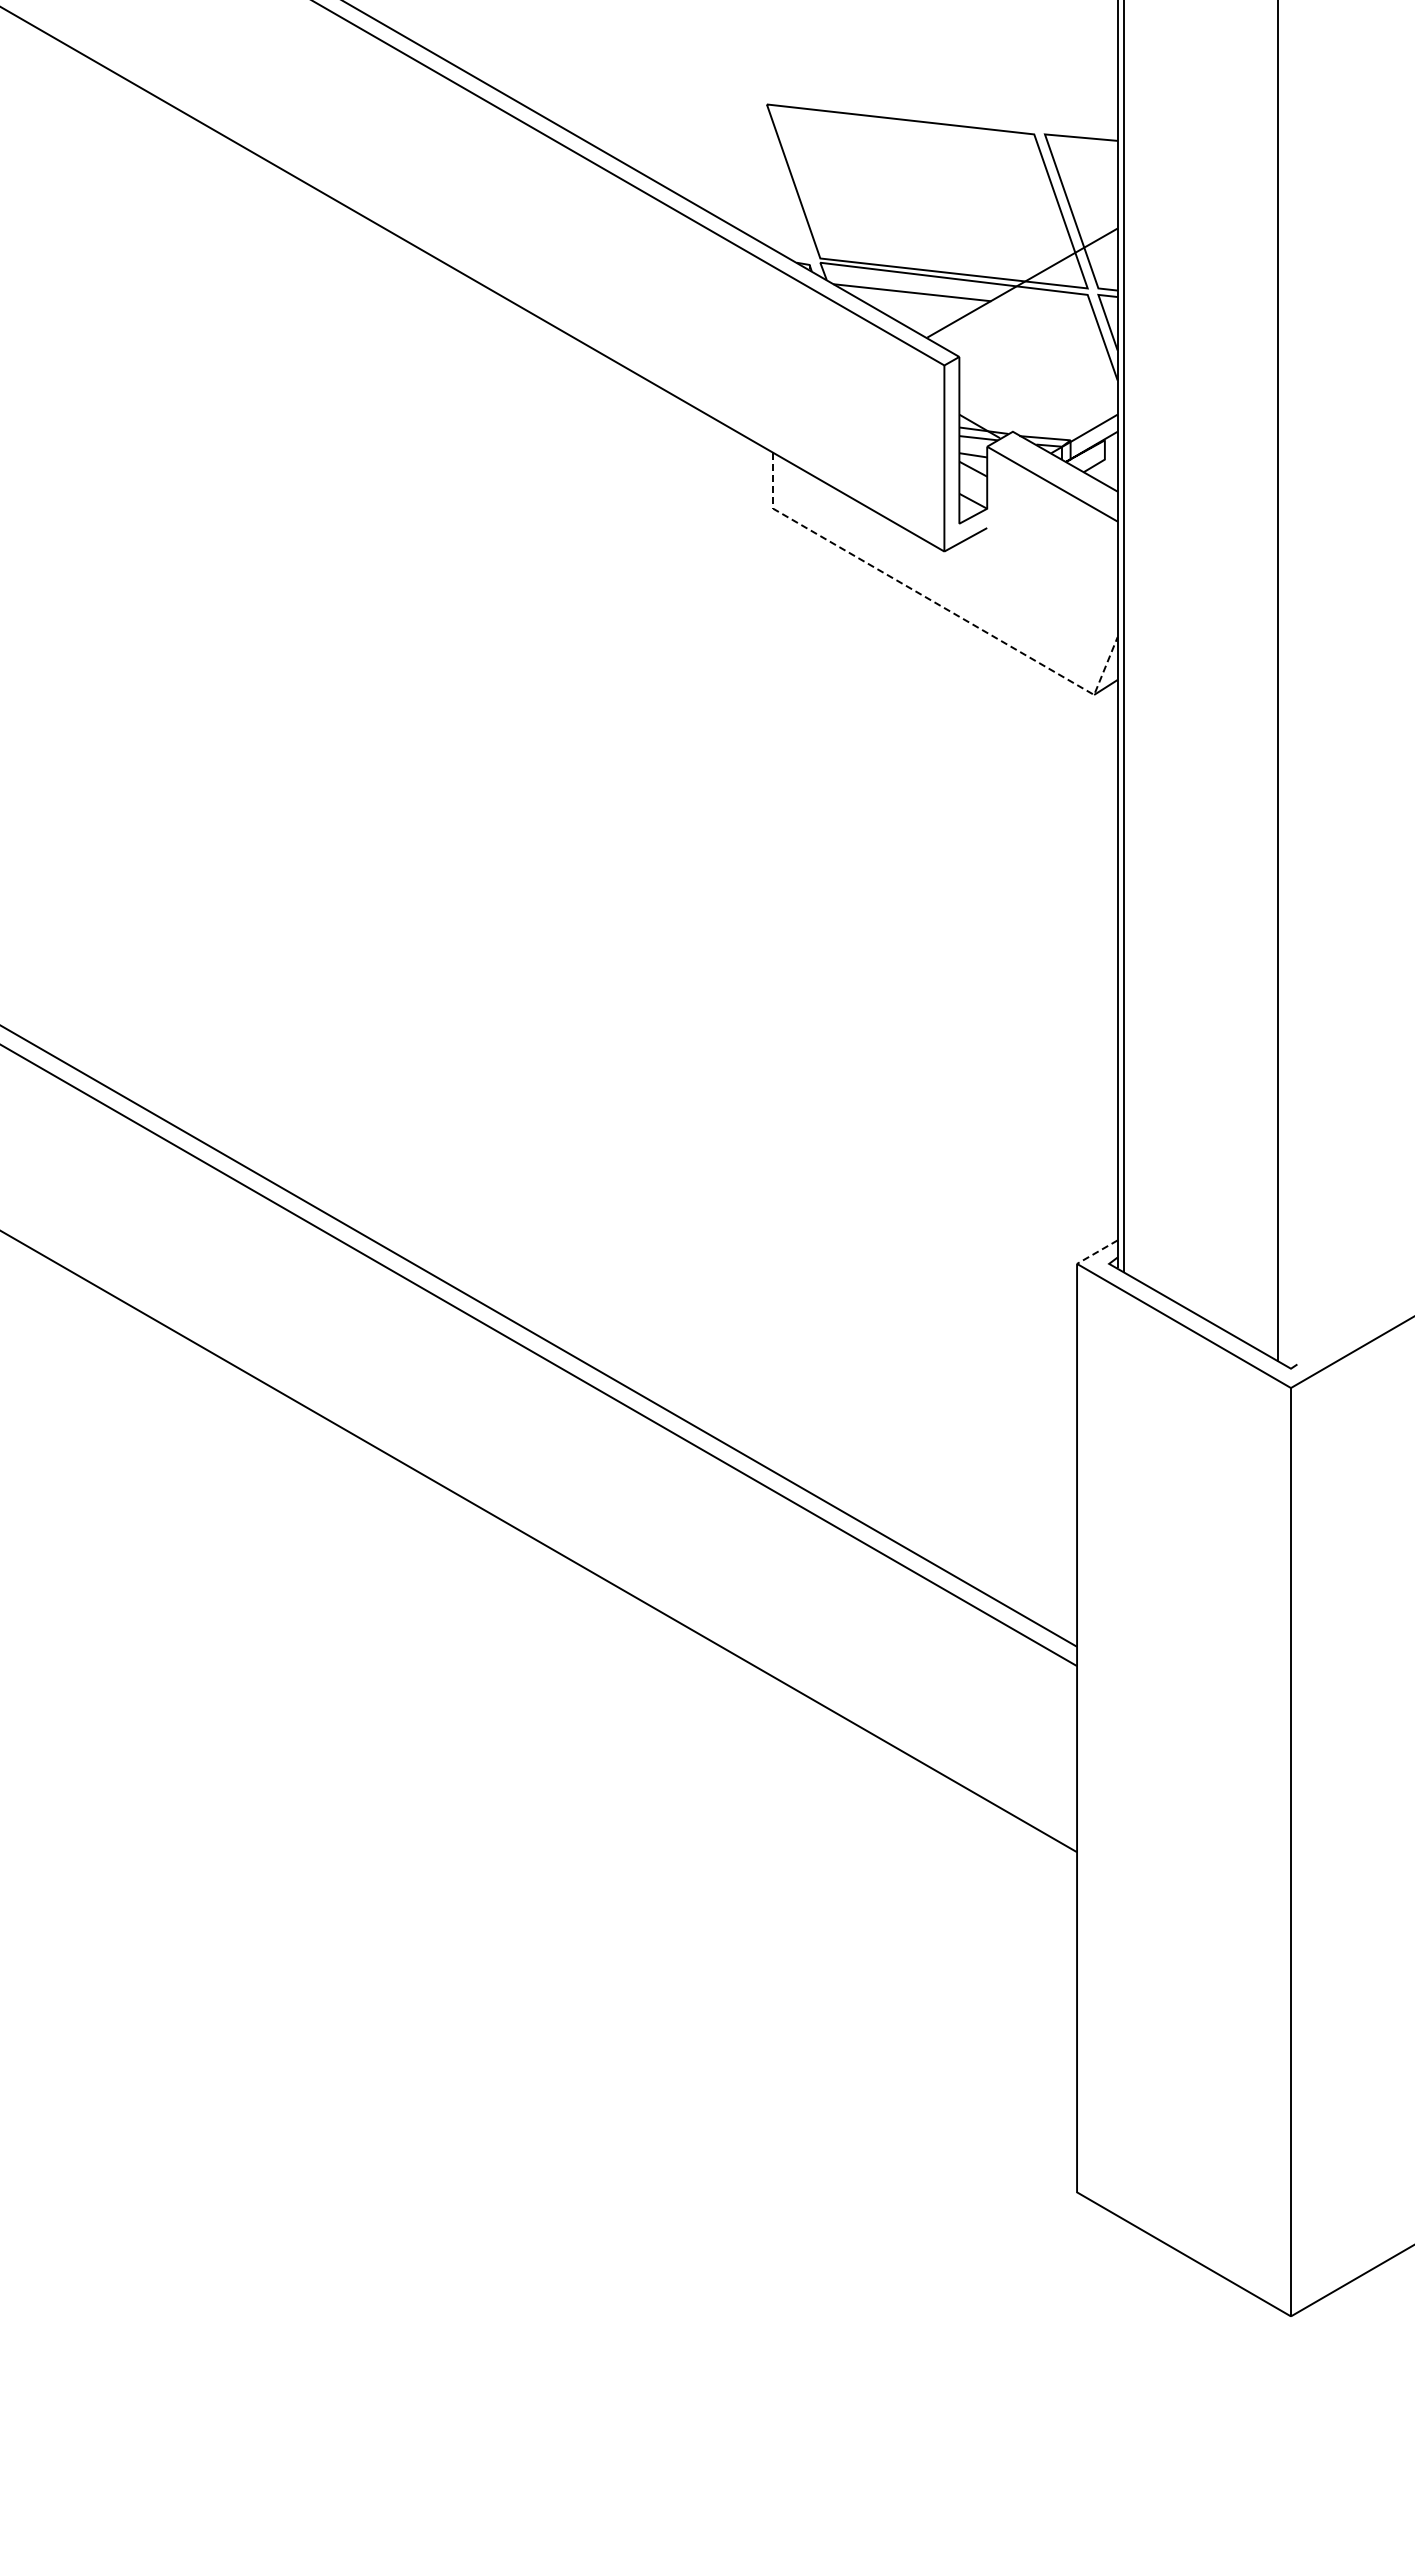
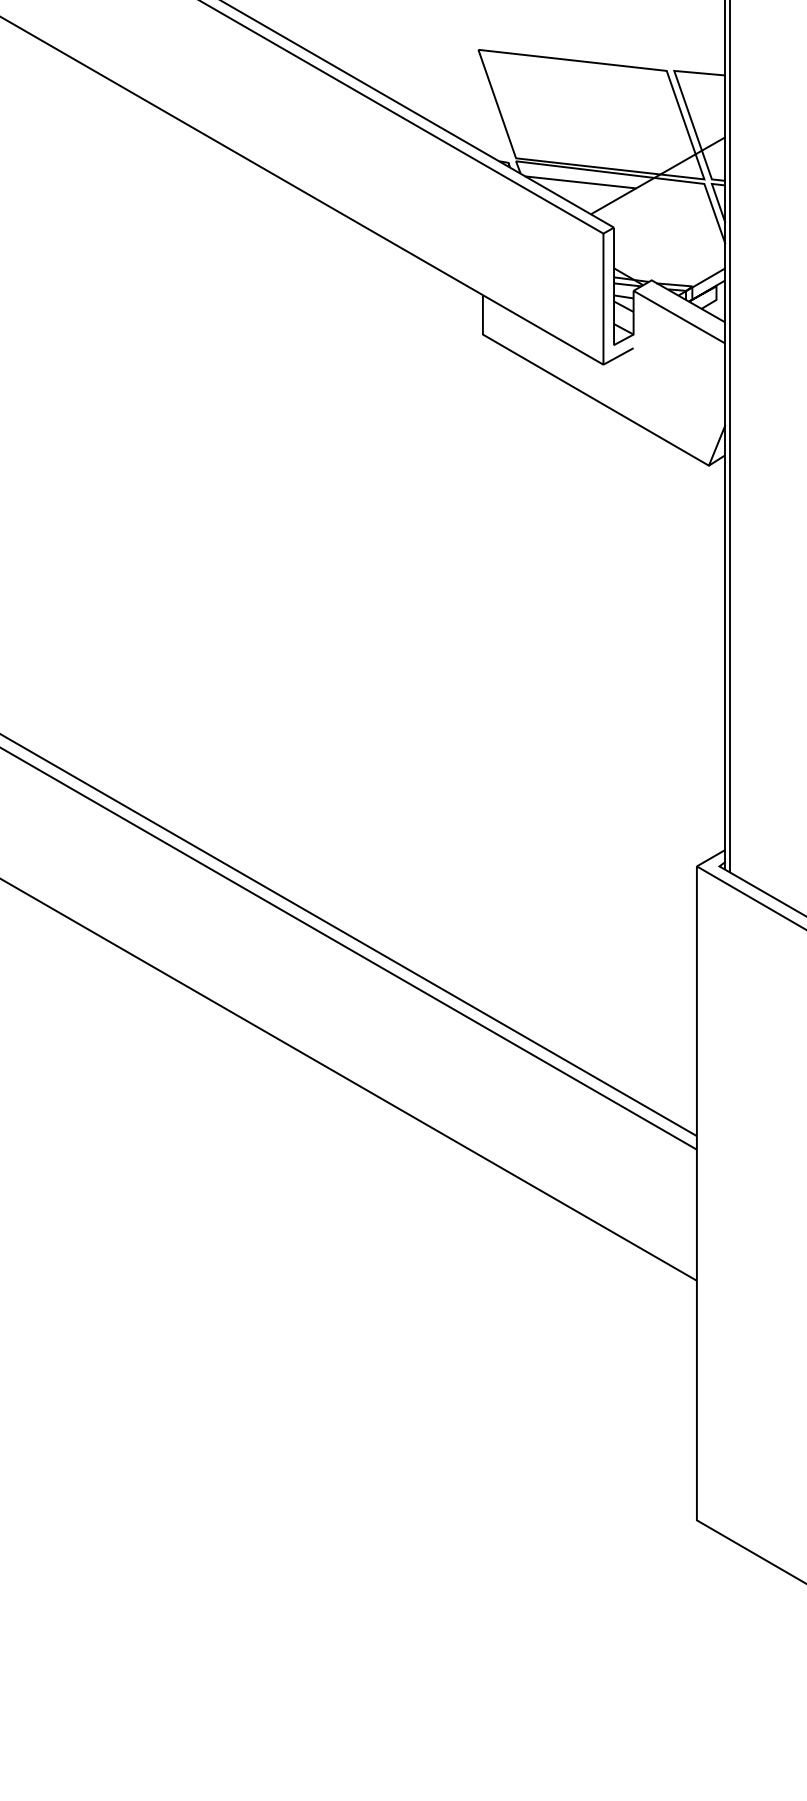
line: (936, 603) -> (597, 401), dashed -> solid
line: (1096, 1252) -> (710, 858), dashed -> solid

